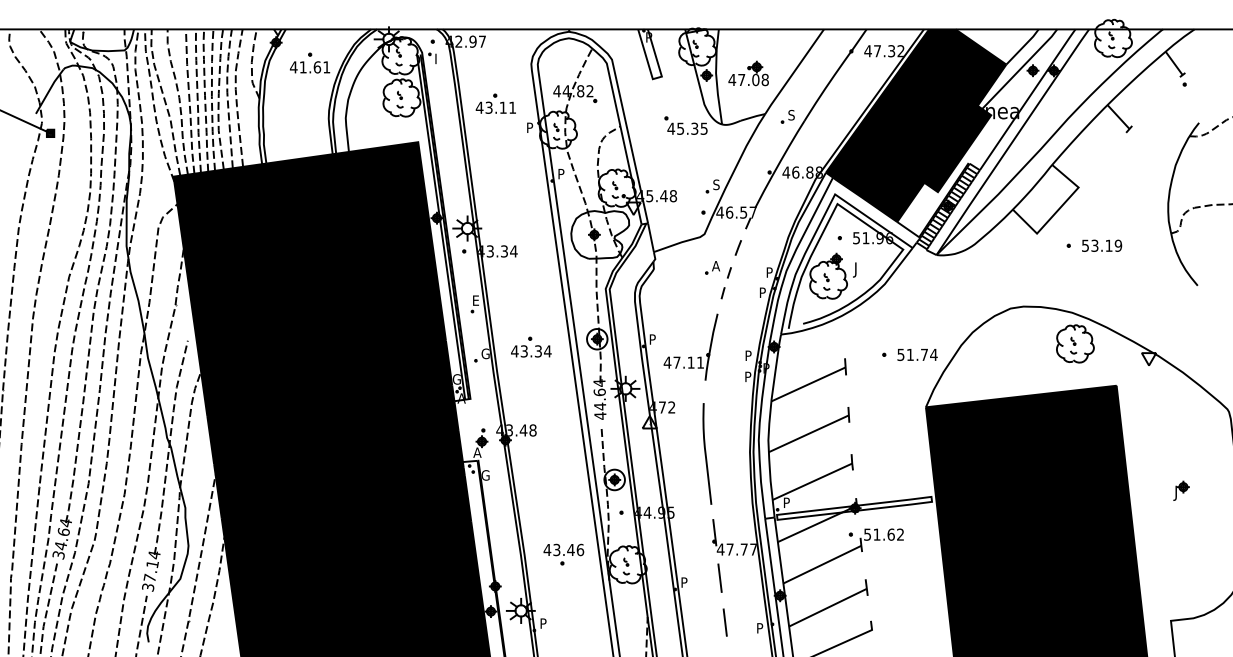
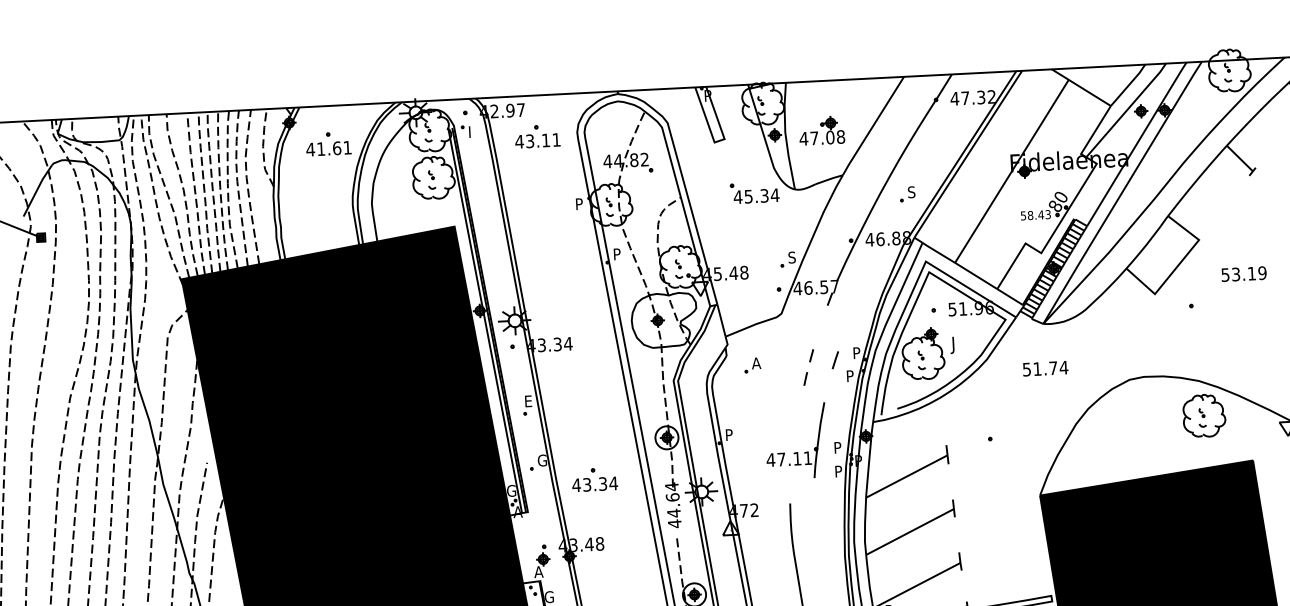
part: (495, 103) -> (537, 136), moved
part: (787, 116) -> (907, 193), moved
fill: (916, 125) -> (1013, 179), removed
text: (704, 128) -> (775, 194), 45.35 -> 45.34
text: (1102, 245) -> (1244, 273), moved
line: (737, 247) -> (834, 359), moved
part: (712, 267) -> (752, 365), moved
part: (531, 346) -> (594, 478), moved
text: (917, 354) -> (1045, 368), moved
part: (690, 356) -> (796, 451), moved

